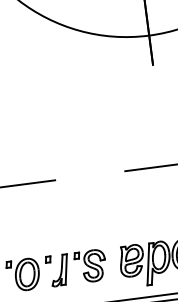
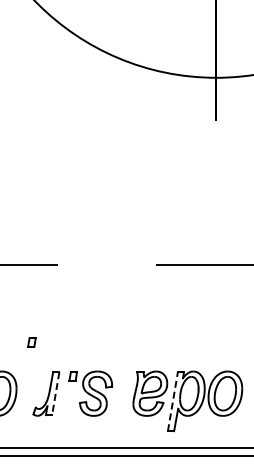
part: (47, 259) -> (31, 342), moved
line: (148, 264) -> (172, 401), solid -> dashed
line: (66, 269) -> (55, 393), solid -> dashed

